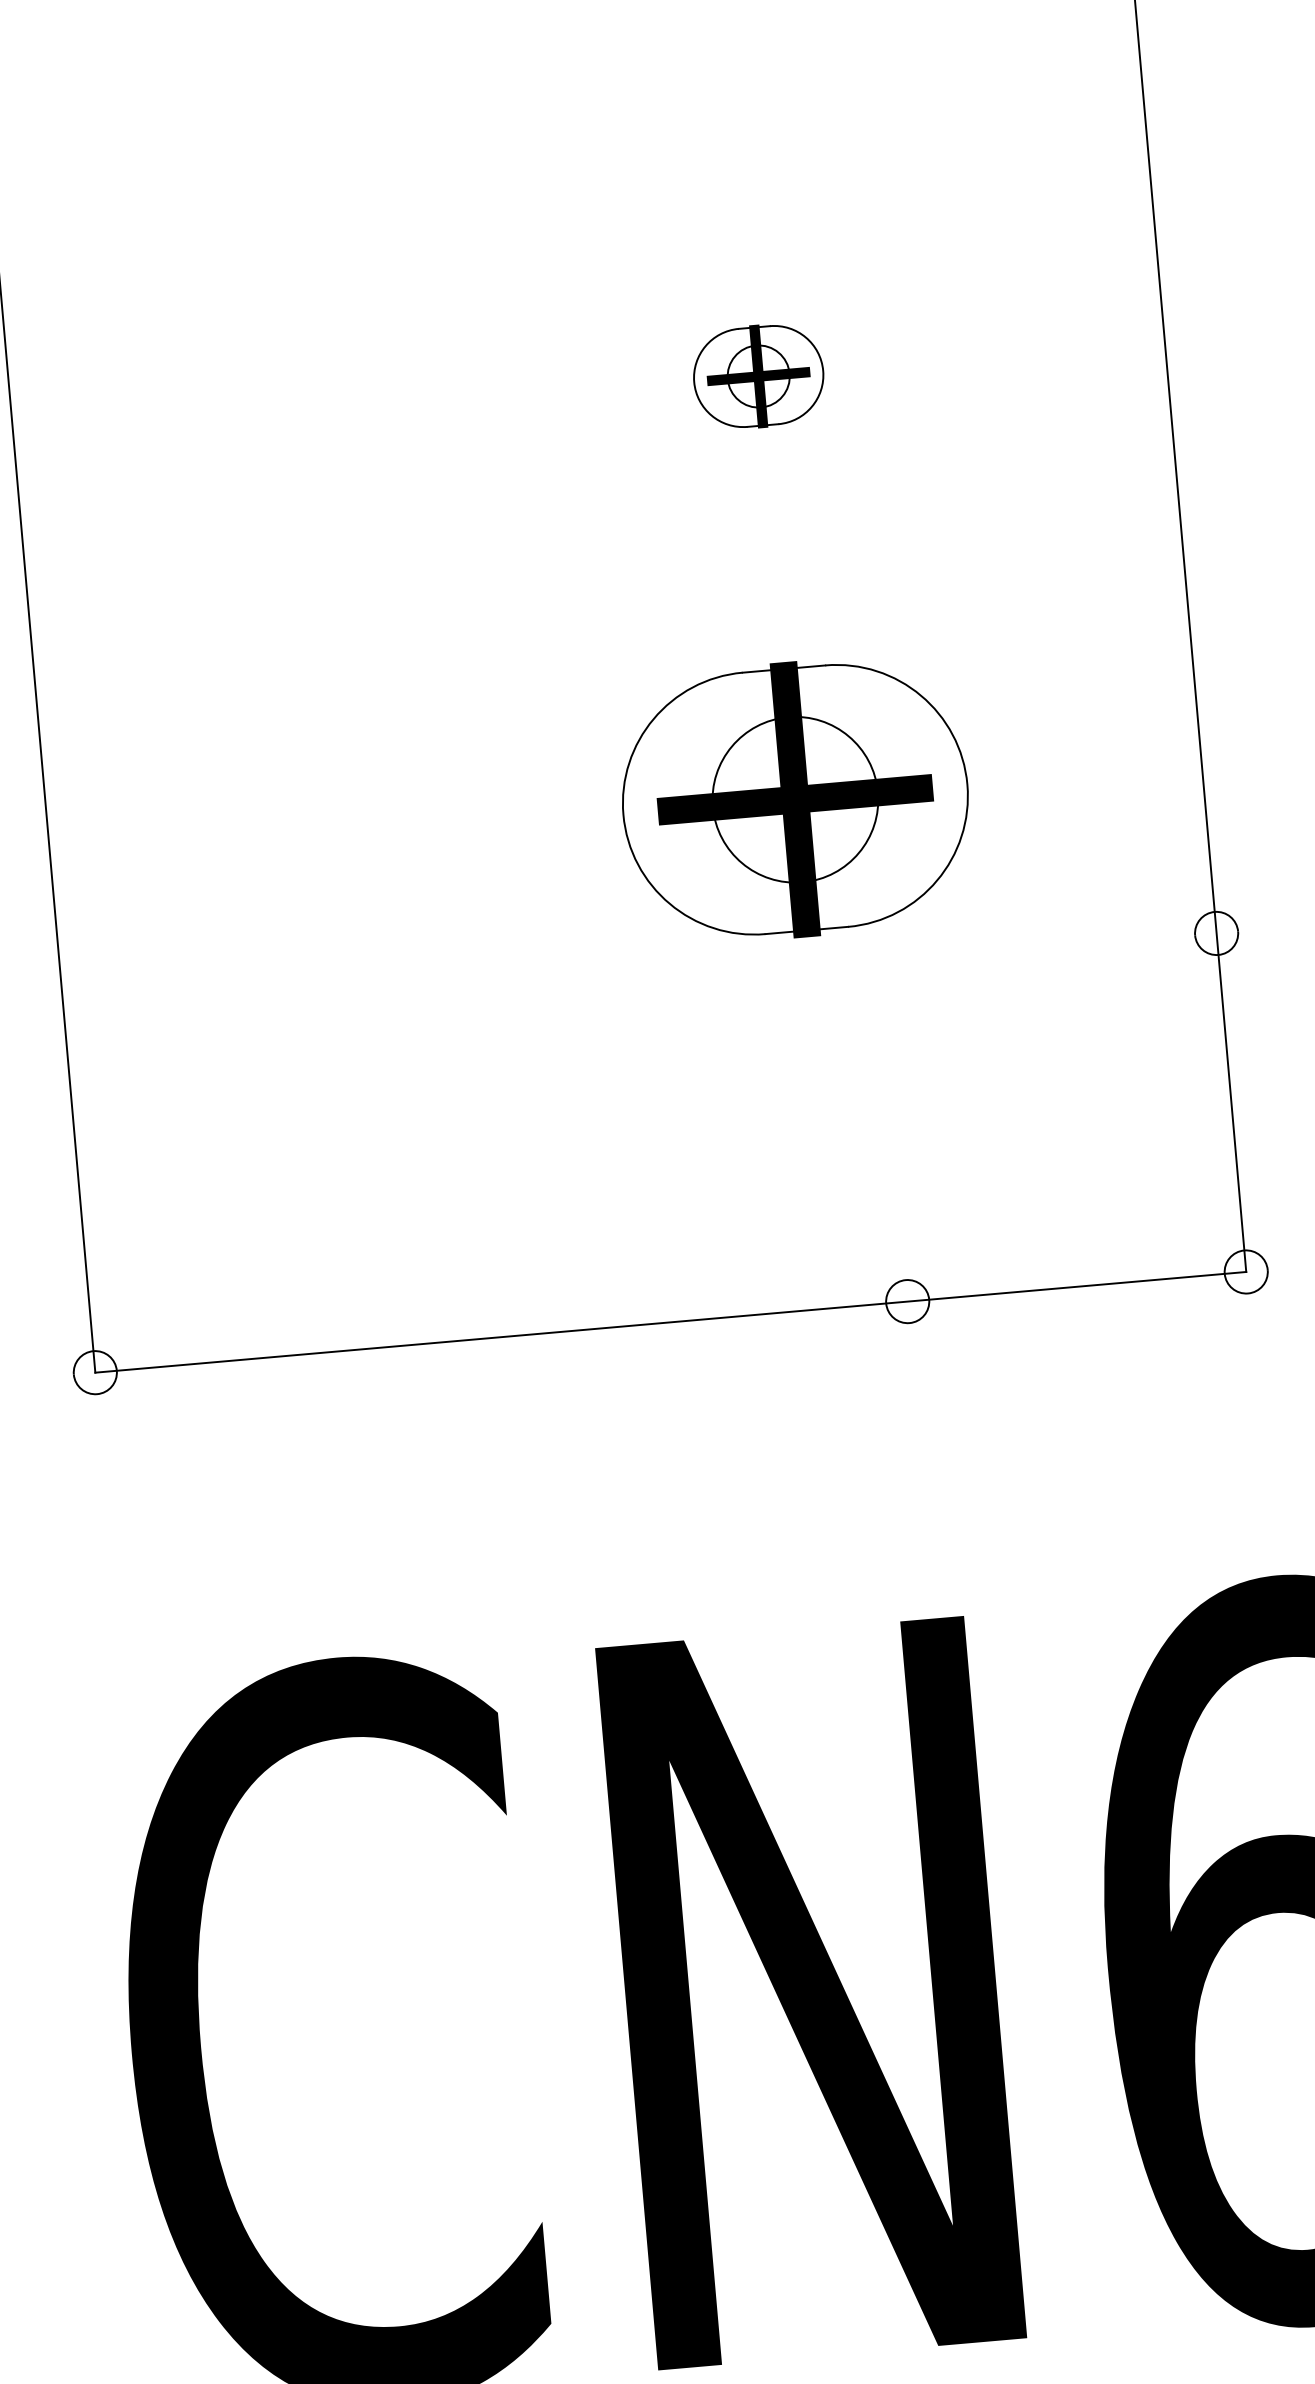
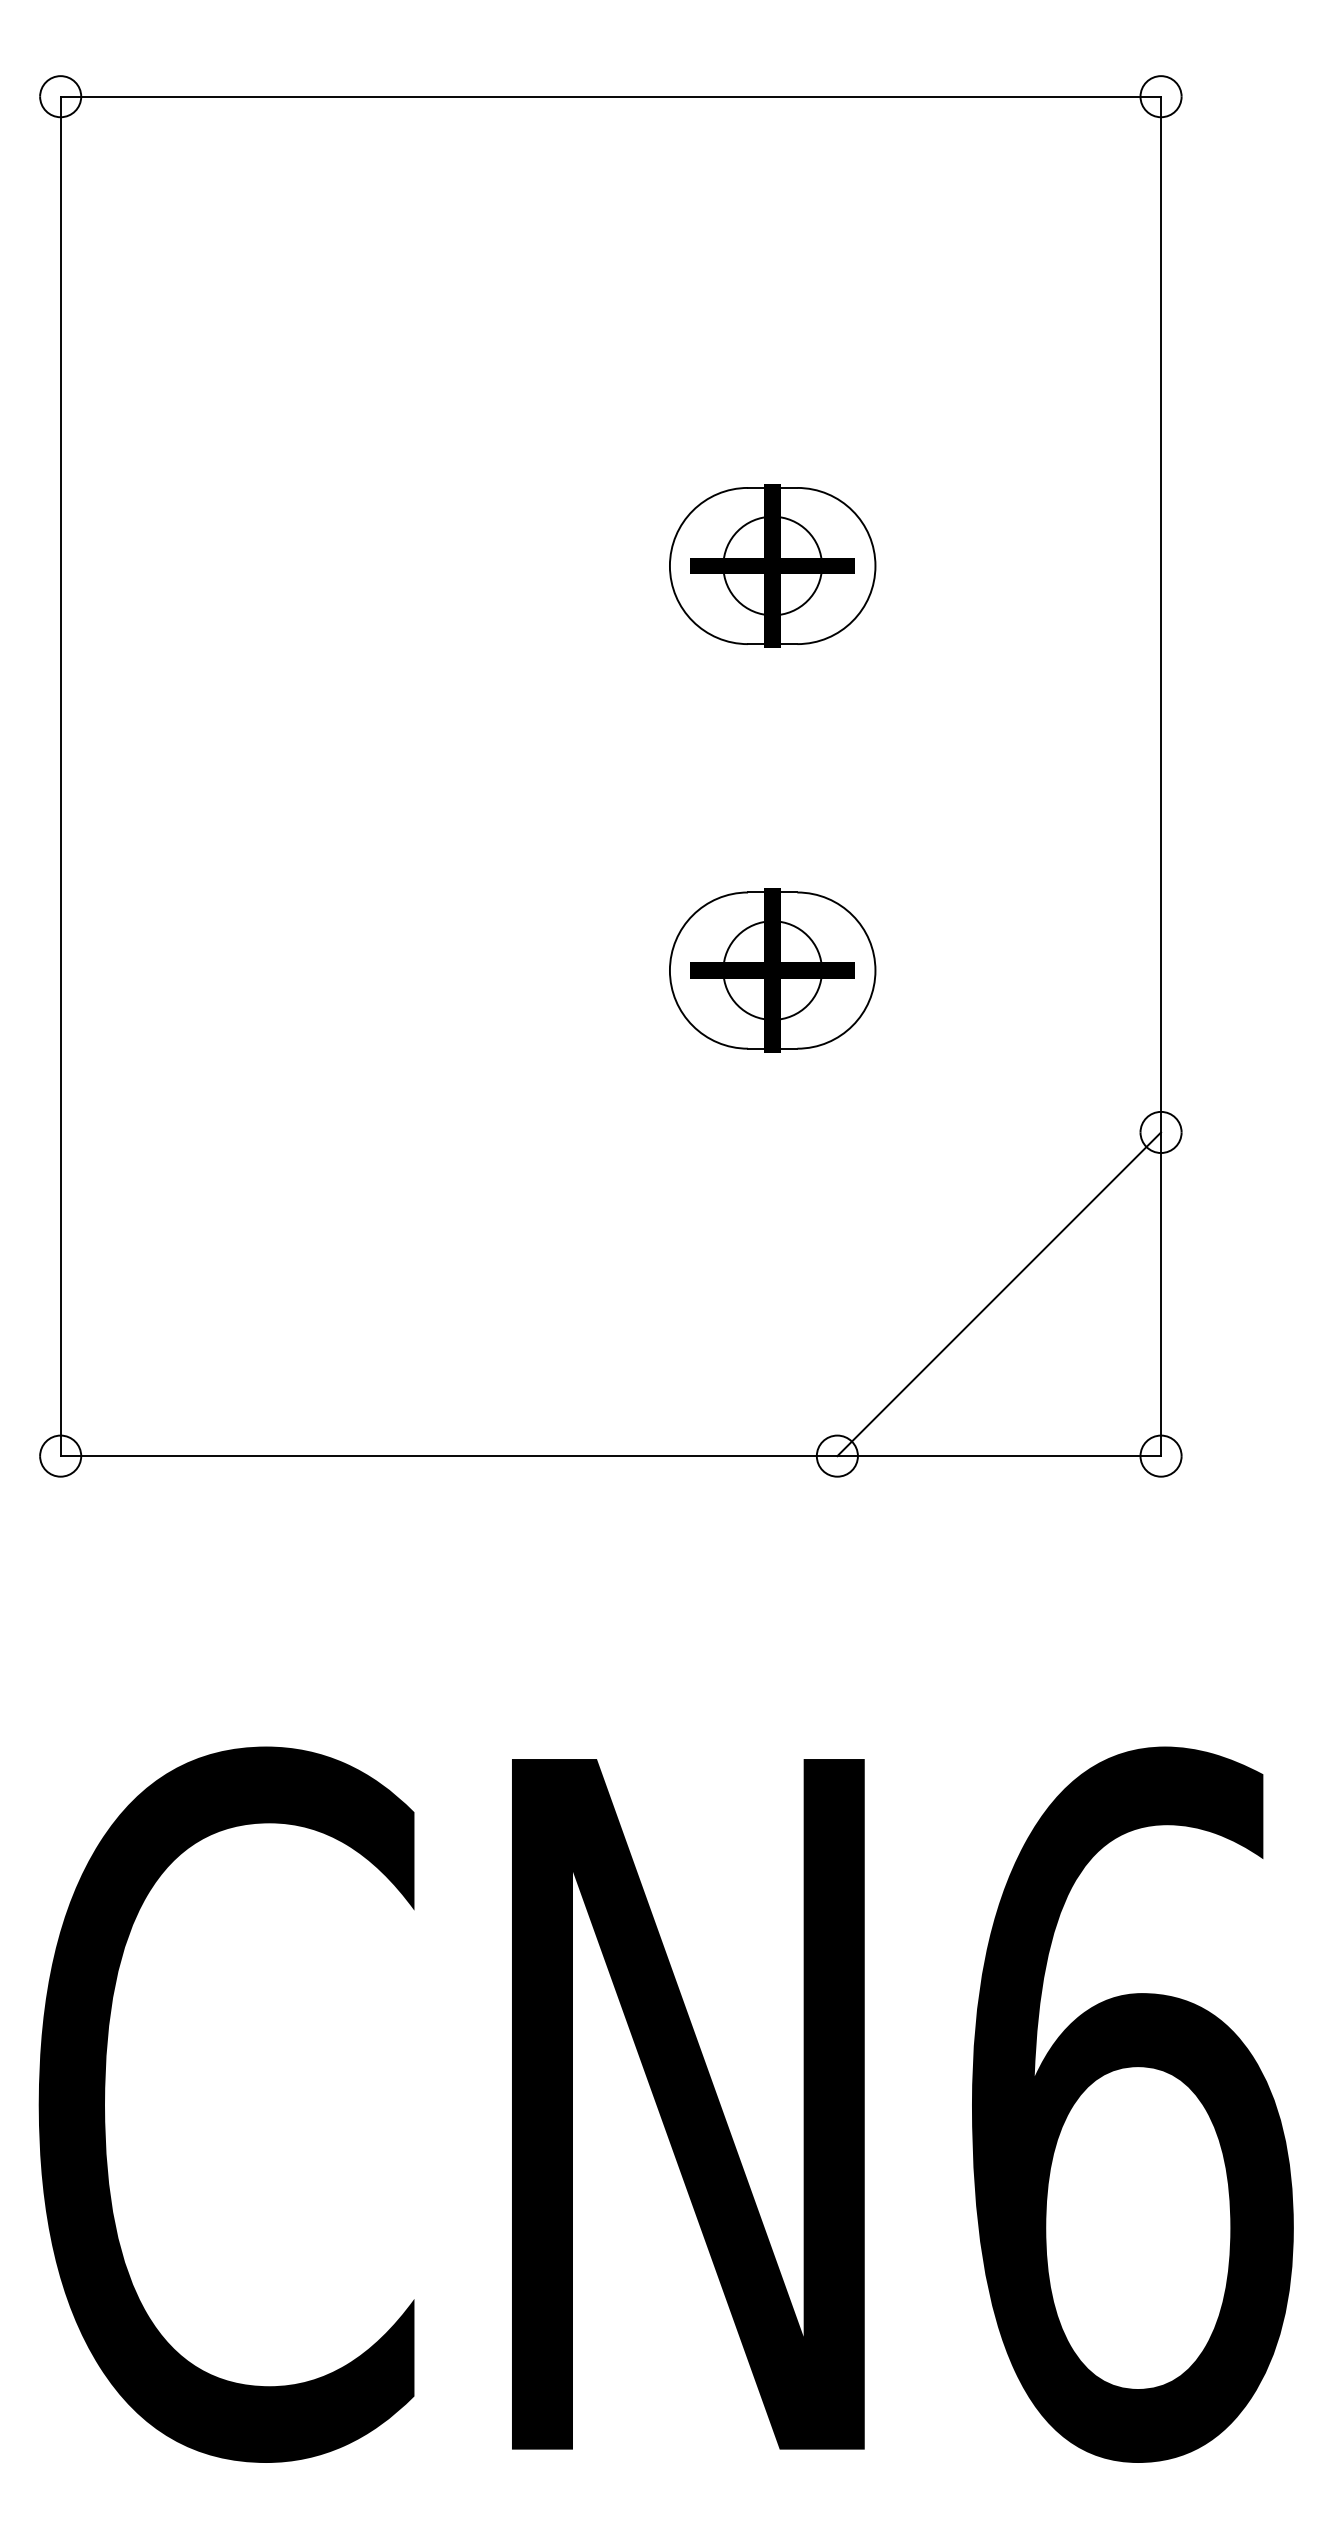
part: (758, 376) -> (772, 565), size x1.67
part: (795, 799) -> (772, 970), size x0.62
line: (1062, 1117) -> (999, 1294), added

